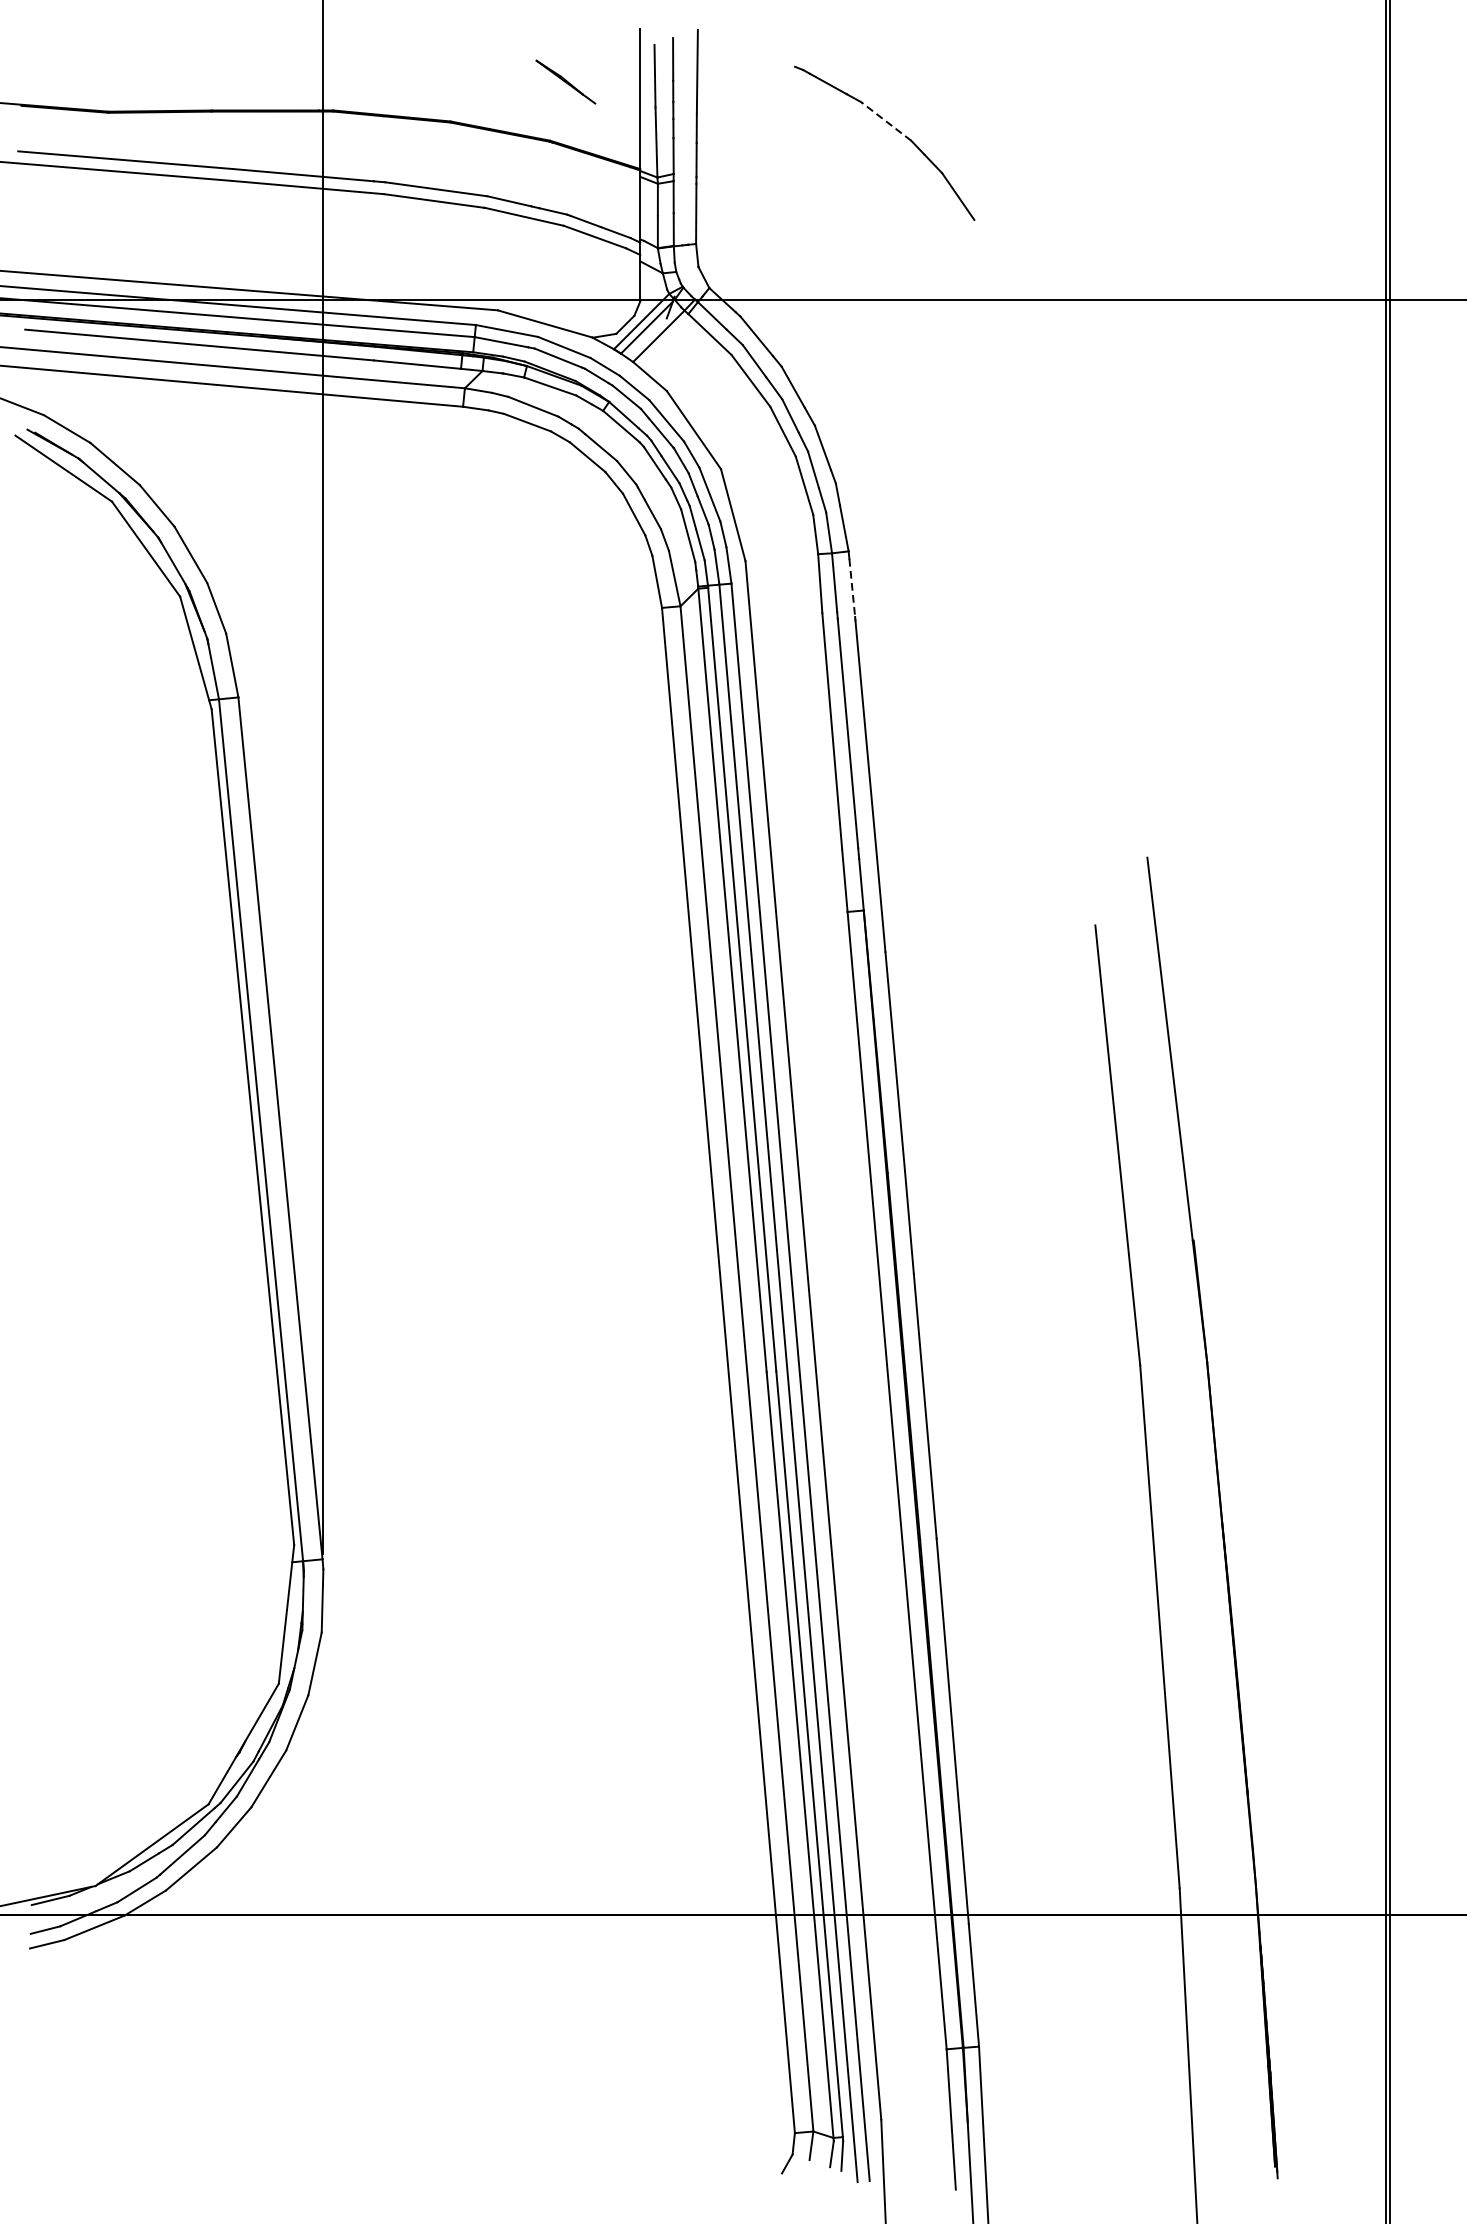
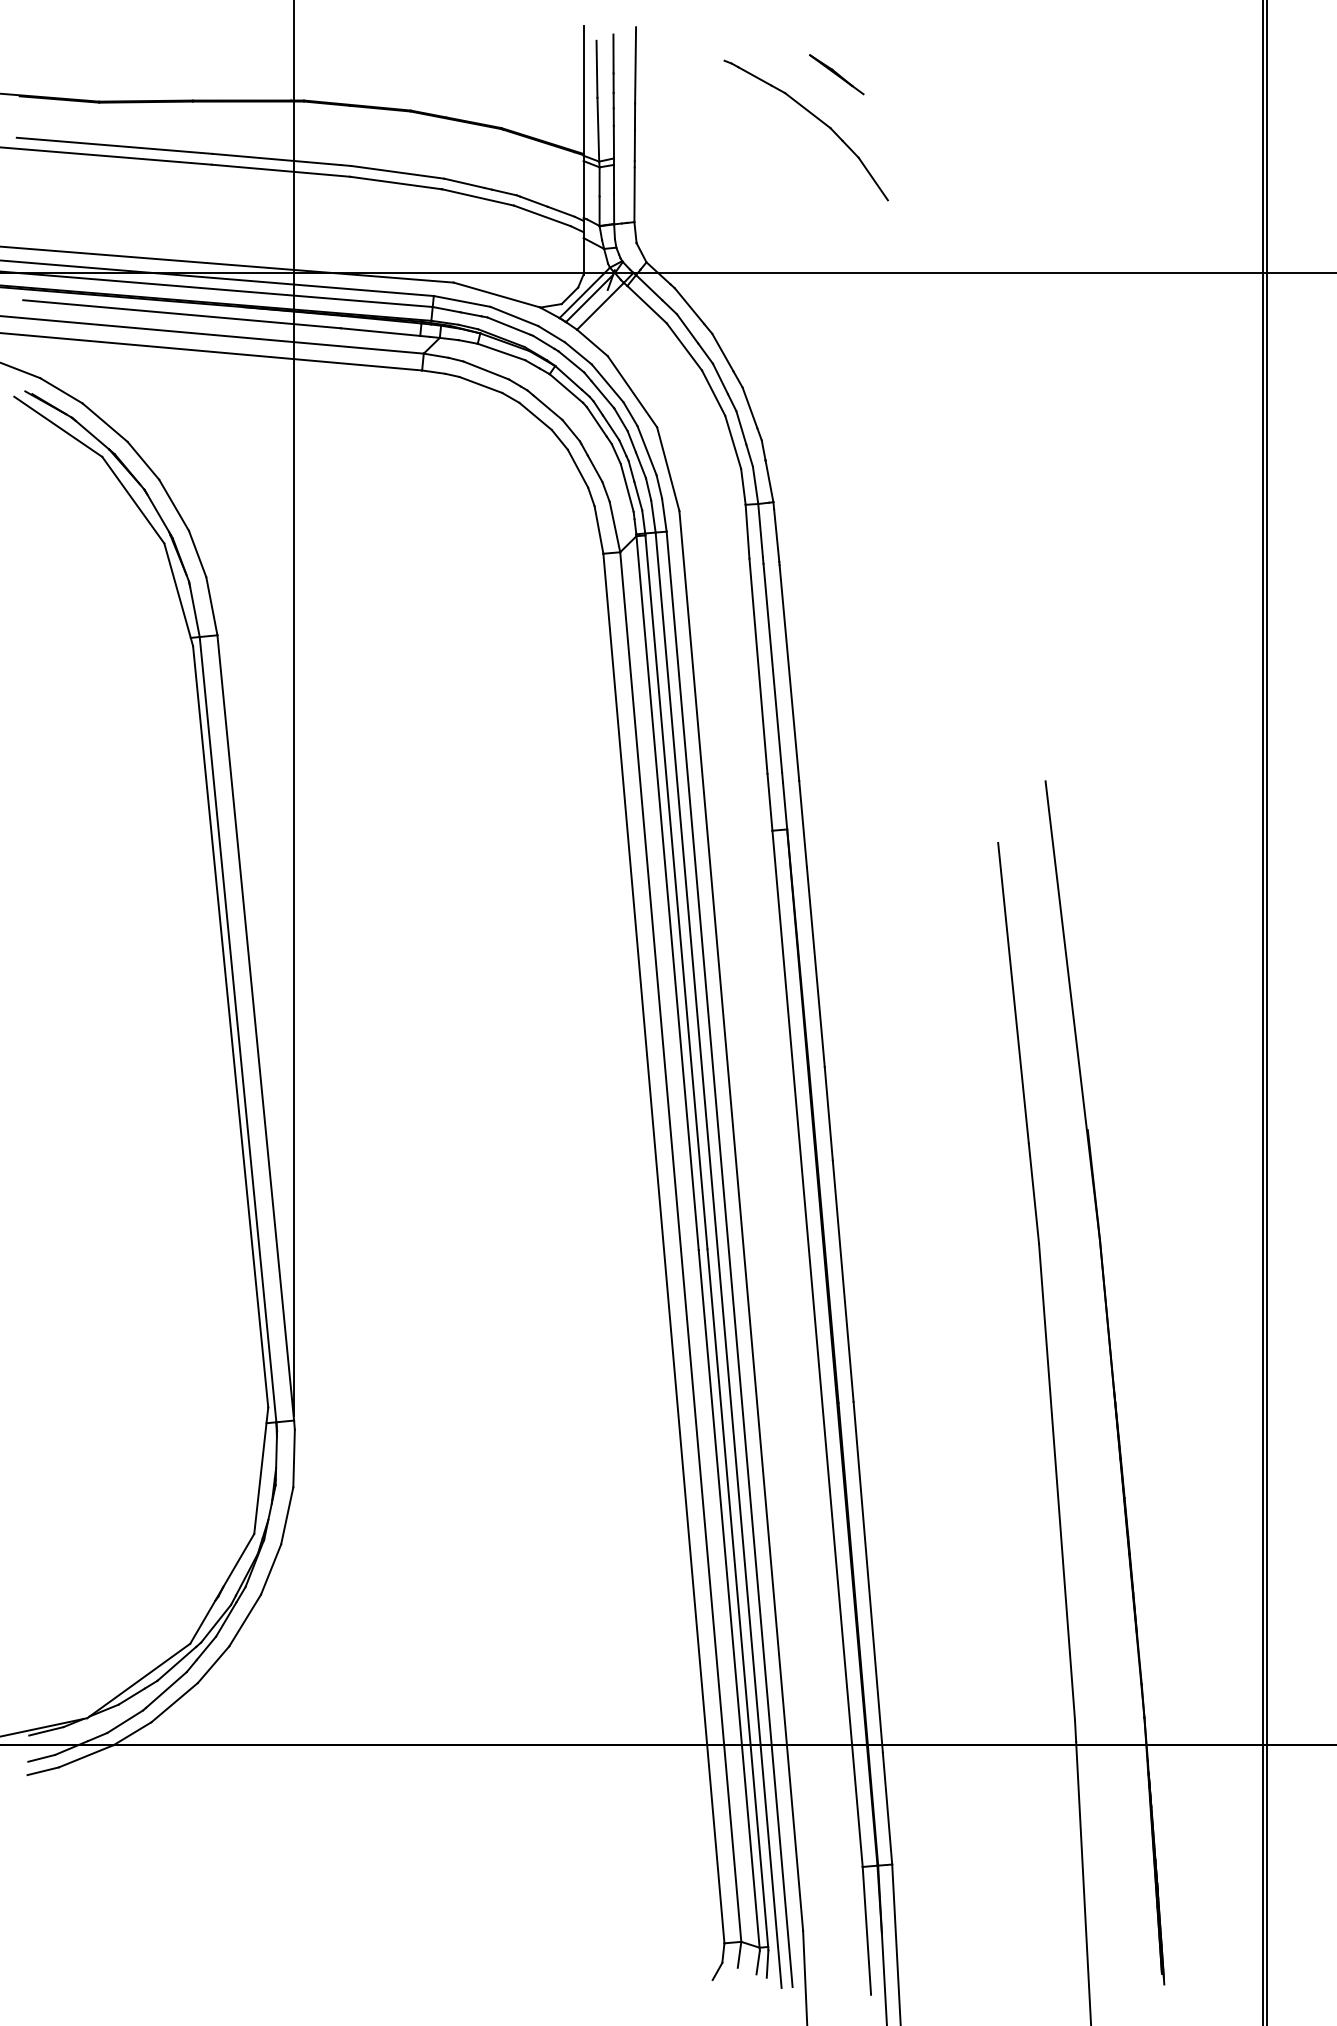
line: (565, 81) -> (836, 74), moved
line: (886, 121) -> (807, 110), dashed -> solid
line: (852, 587) -> (776, 535), dashed -> solid

